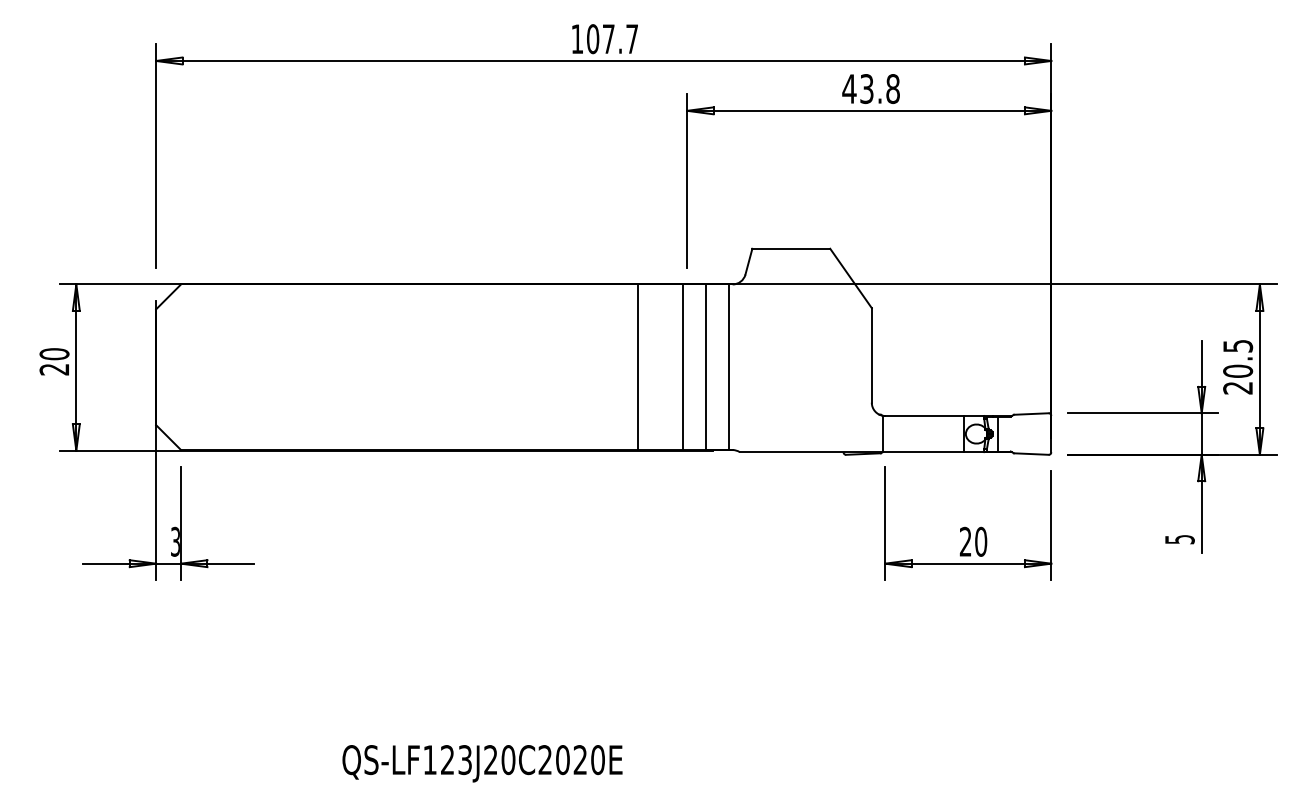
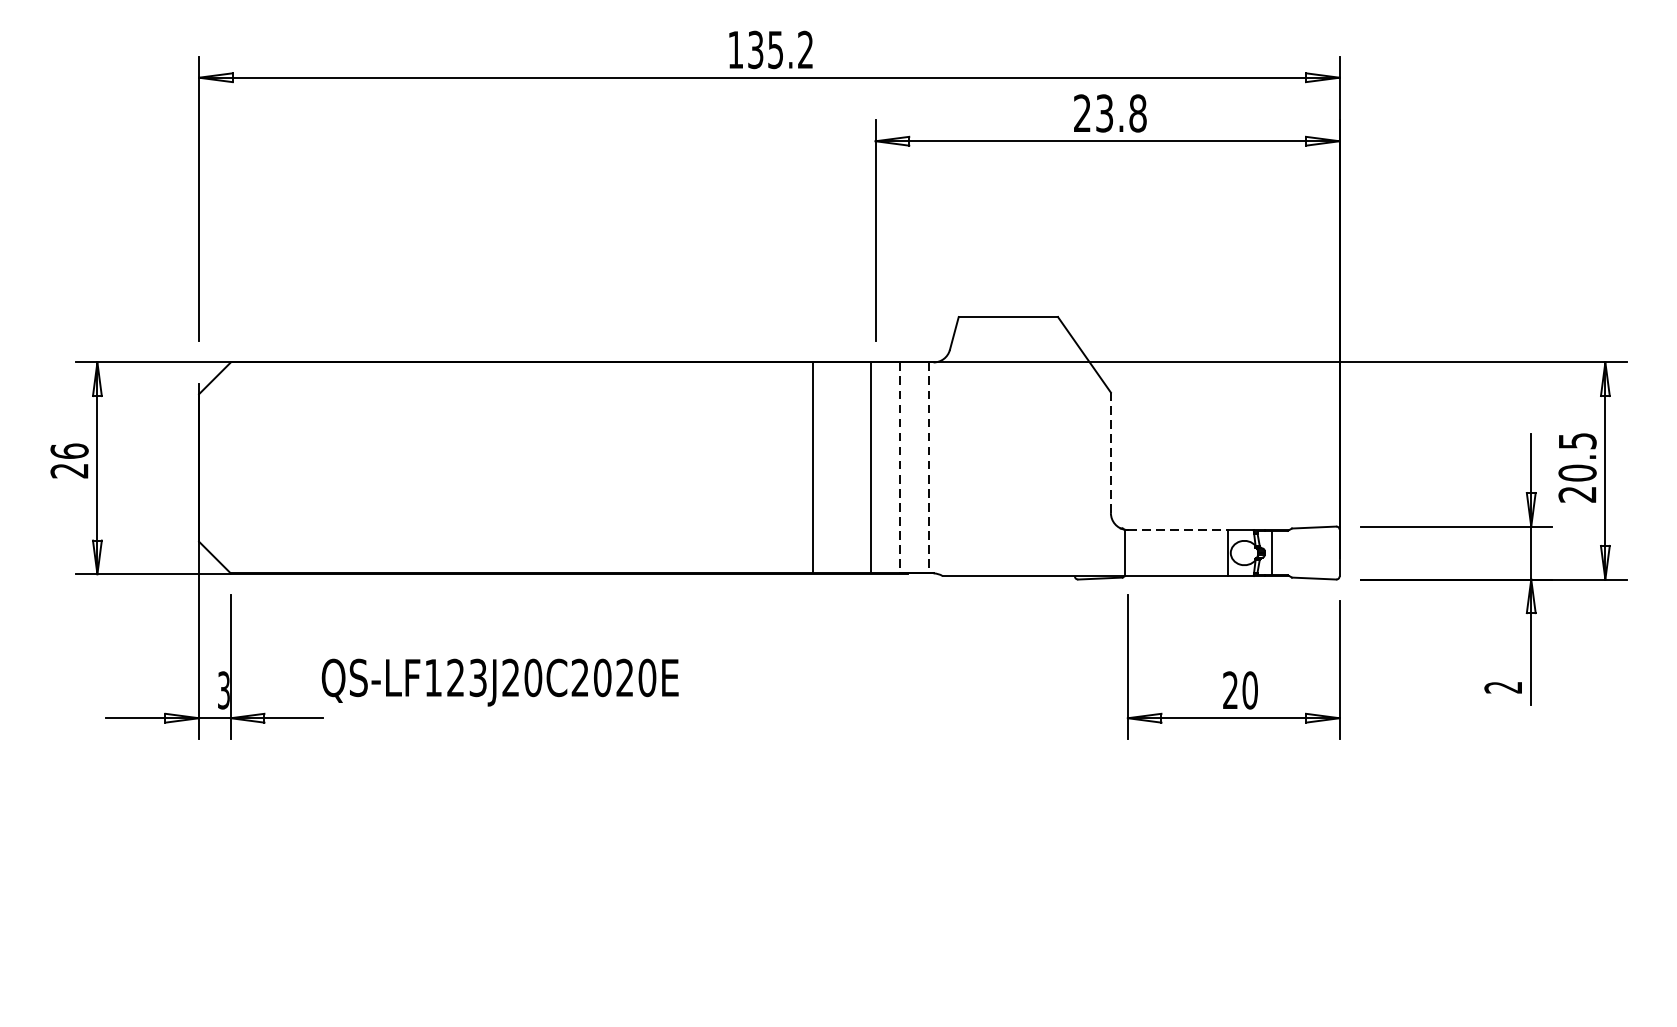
text: (612, 39) -> (780, 50), 107.7 -> 135.2
text: (849, 88) -> (1082, 112), 43.8 -> 23.8
text: (54, 354) -> (69, 451), 20 -> 26
line: (871, 354) -> (1110, 451), solid -> dashed
line: (706, 367) -> (900, 468), solid -> dashed
line: (728, 367) -> (928, 468), solid -> dashed
line: (925, 415) -> (1179, 529), solid -> dashed
text: (1179, 539) -> (1502, 687), 5 -> 2
text: (482, 763) -> (500, 682), moved

